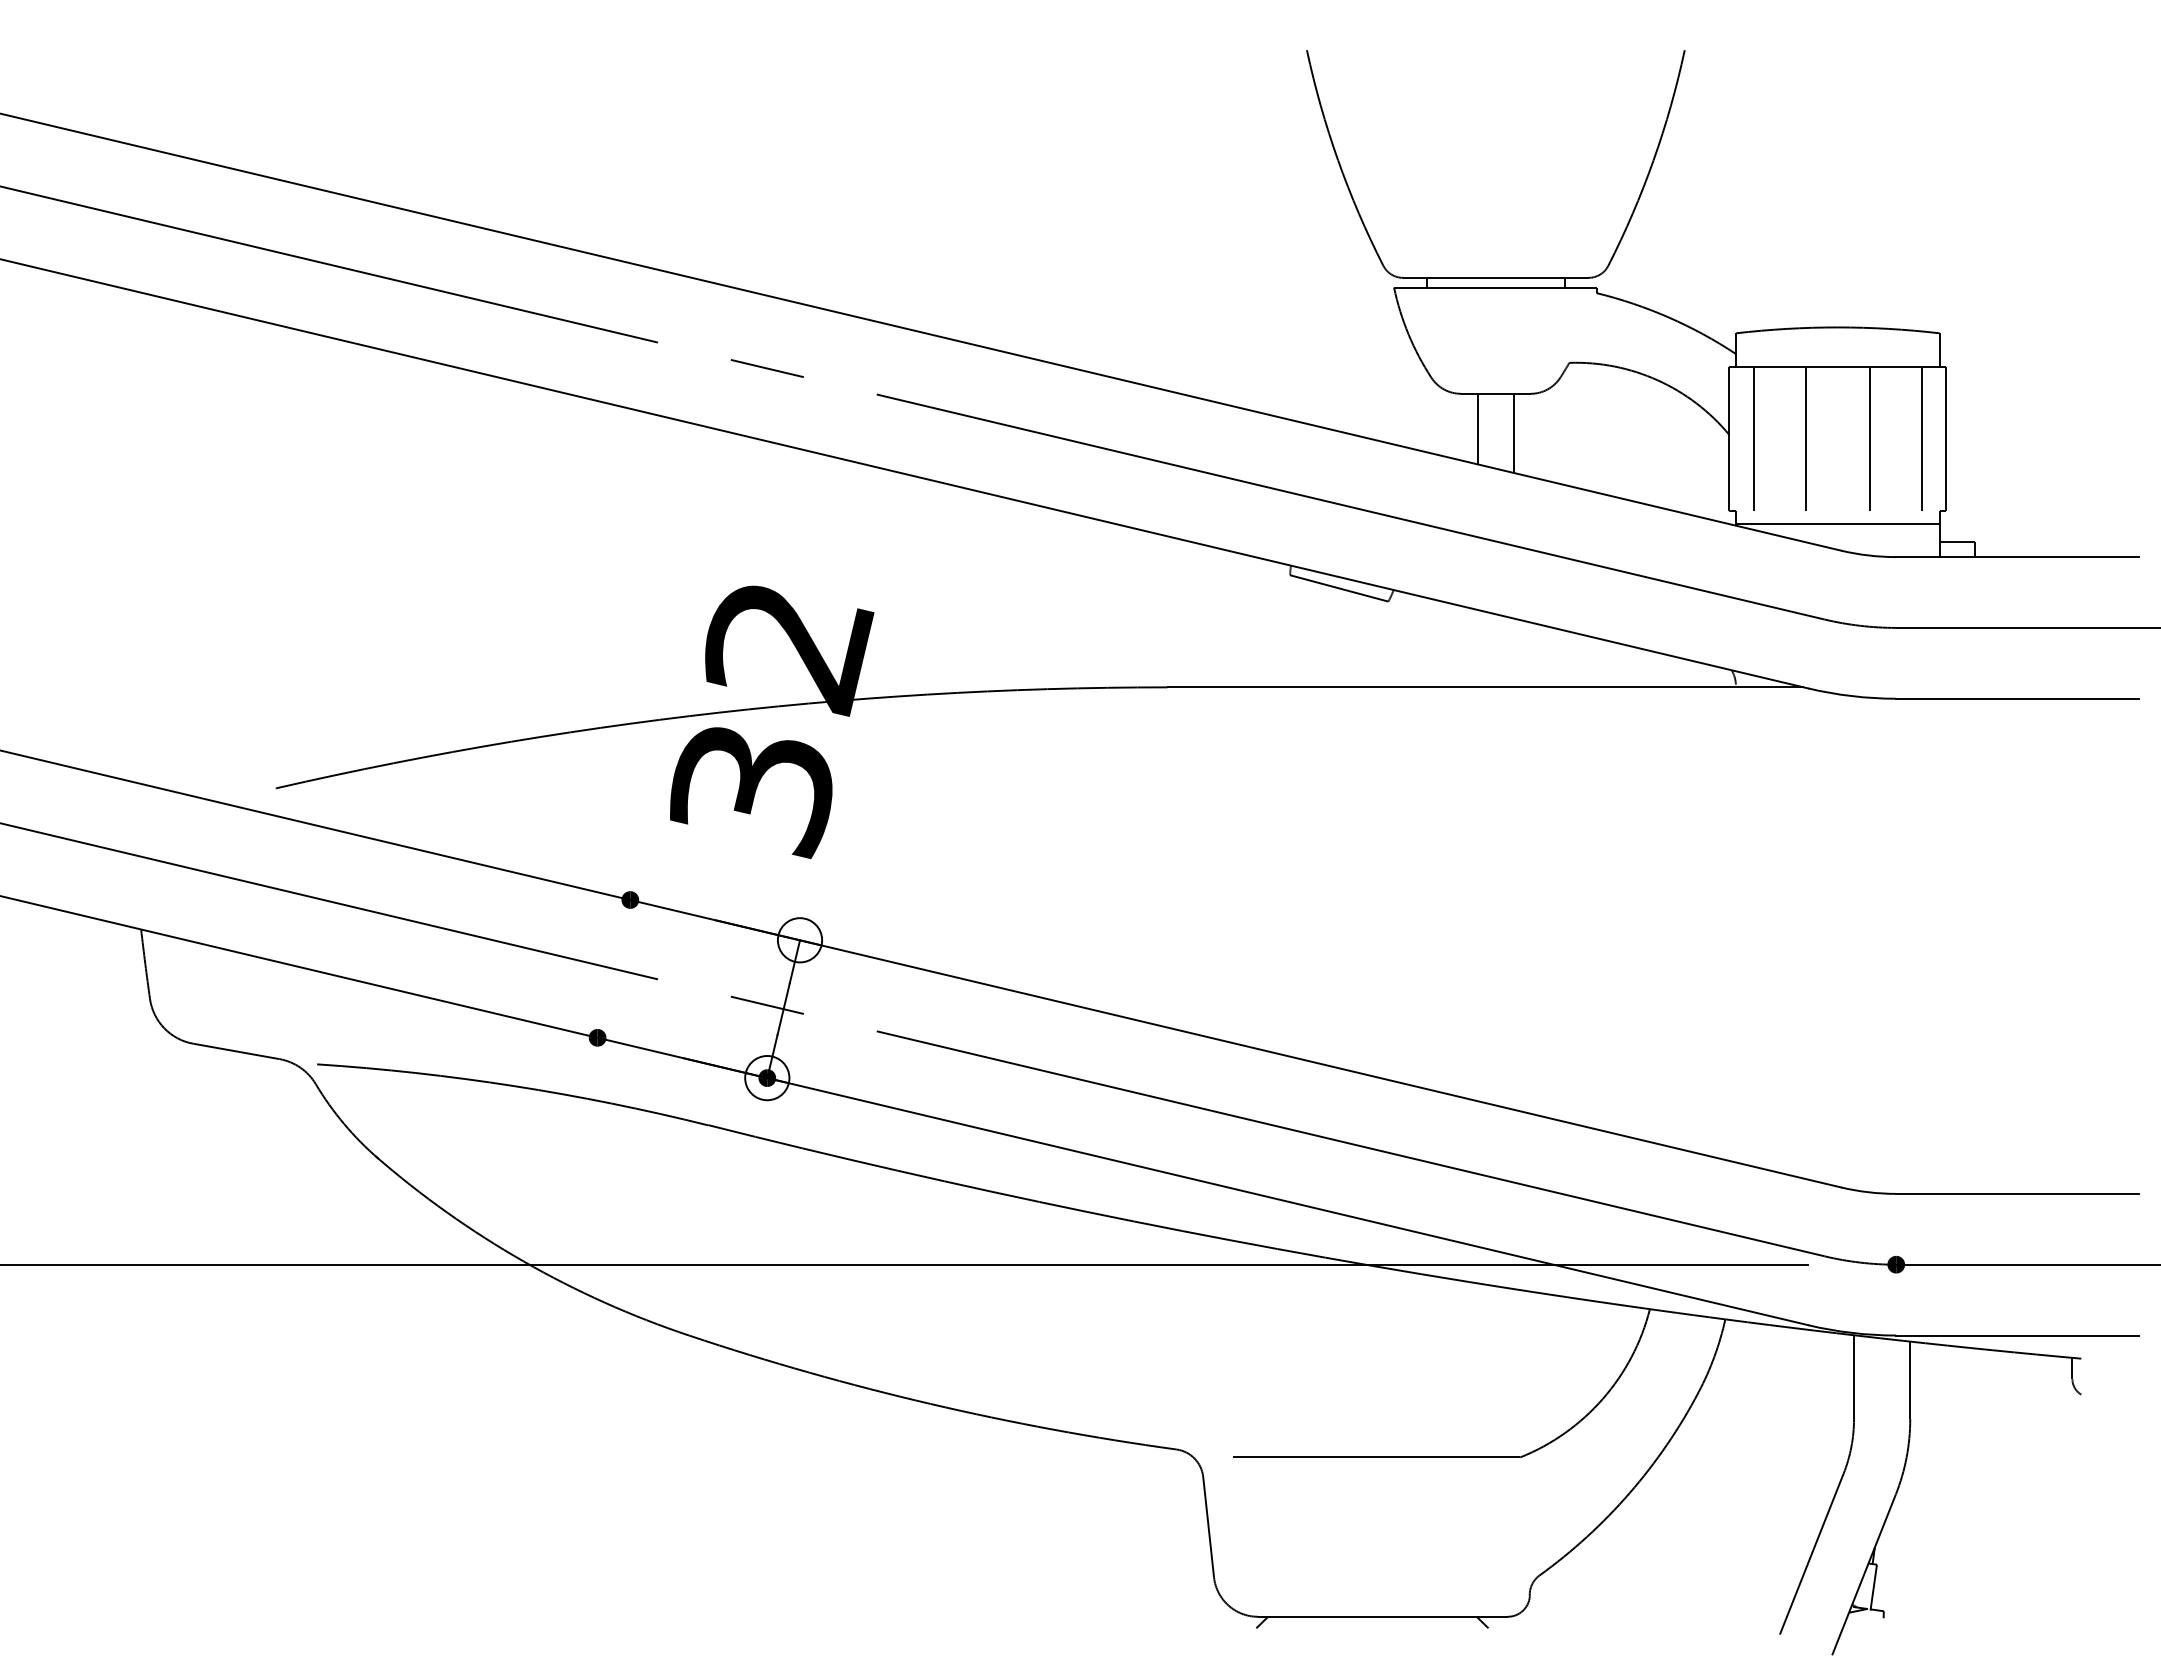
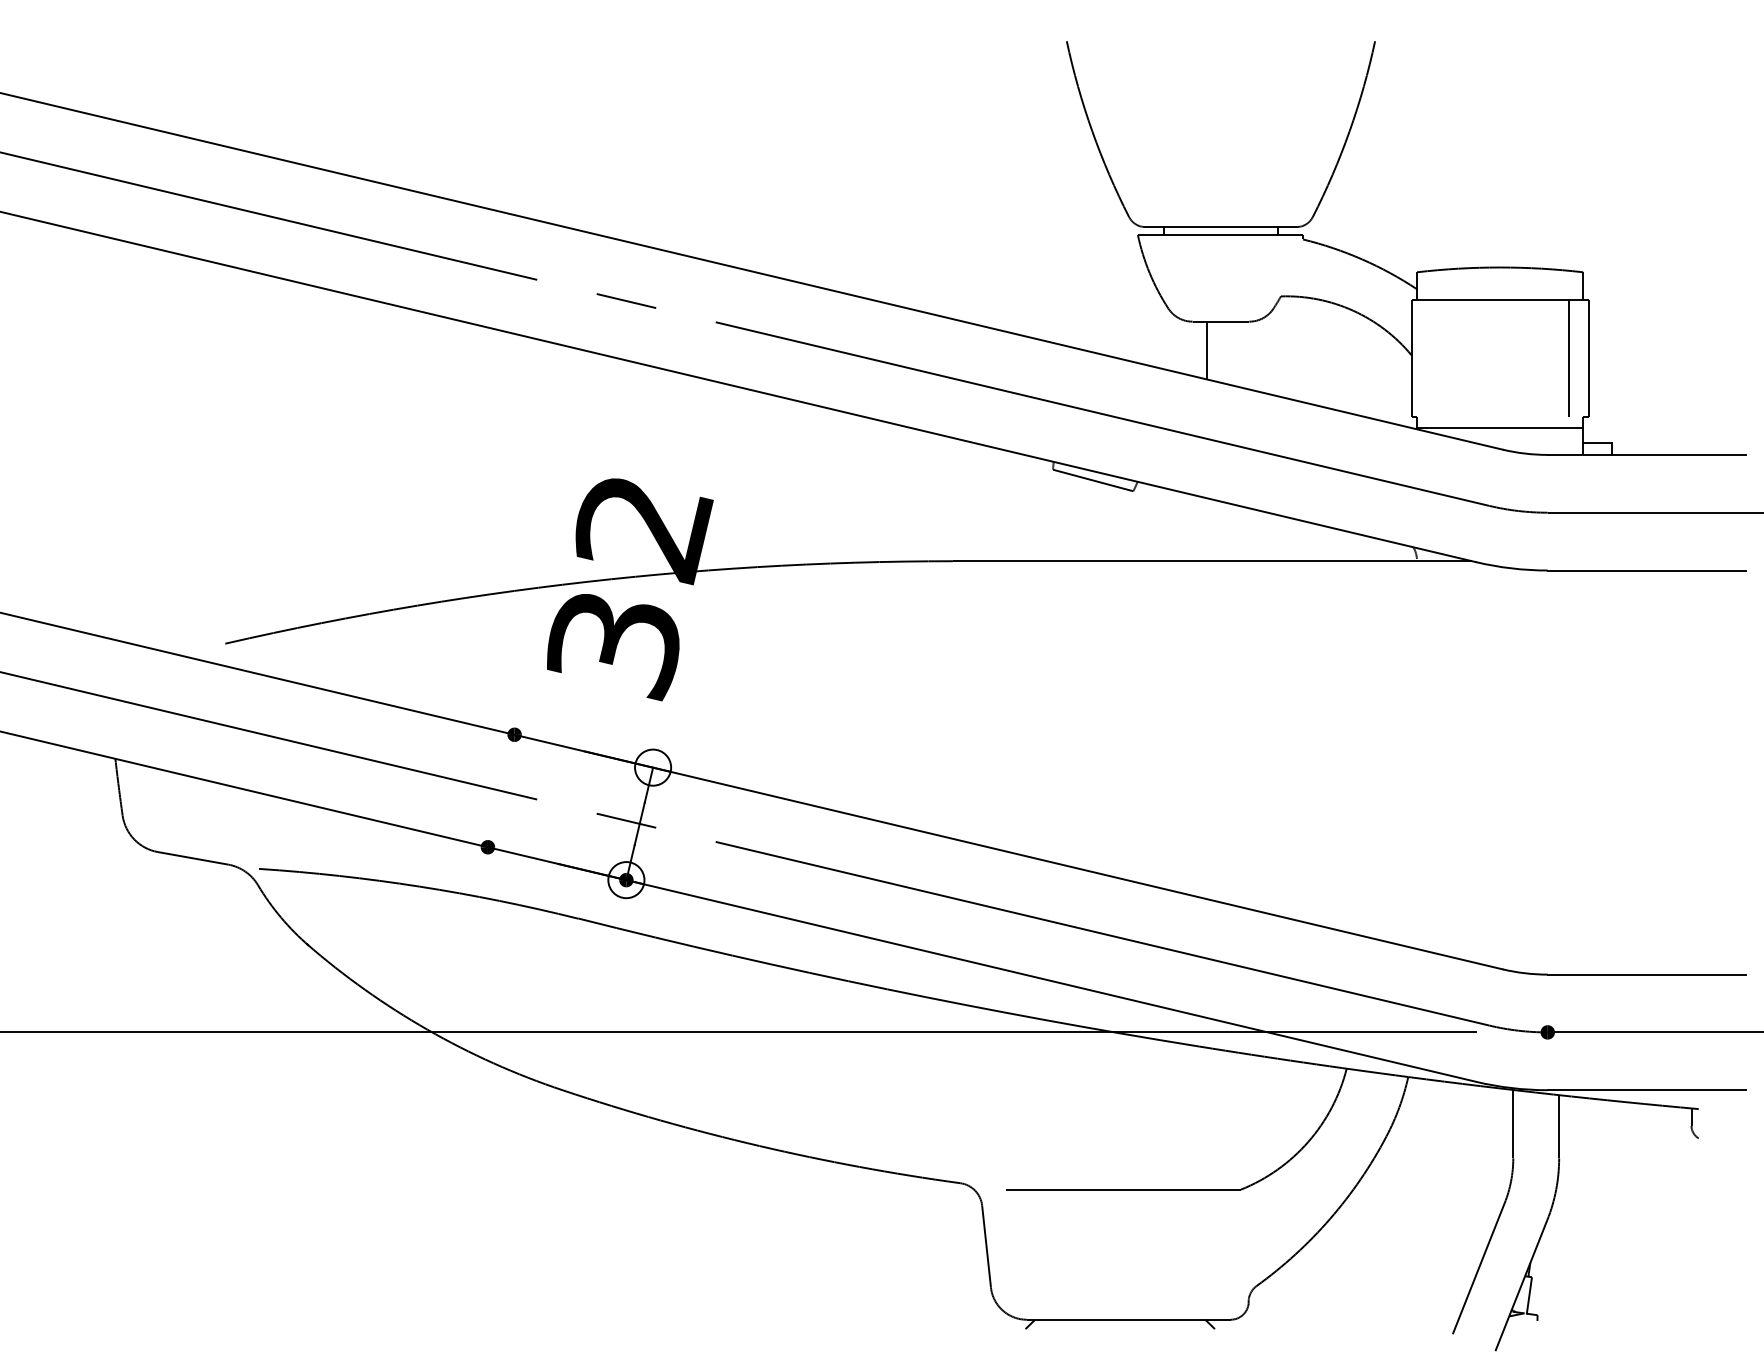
line: (1513, 432) -> (1235, 353), removed
line: (1753, 439) -> (1431, 358), removed
line: (1806, 439) -> (1474, 358), removed
line: (1869, 439) -> (1525, 358), removed

